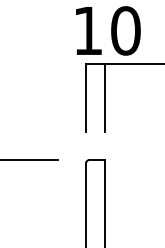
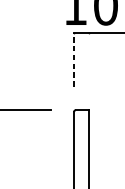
line: (105, 97) -> (89, 59), removed
line: (86, 98) -> (74, 60), solid -> dashed

